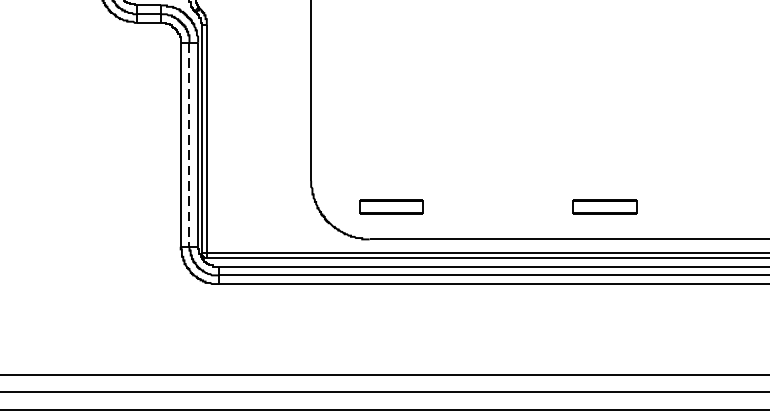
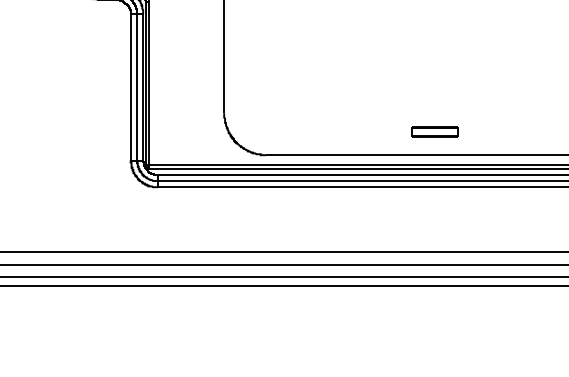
line: (188, 144) -> (136, 87), dashed -> solid
part: (391, 206) -> (281, 131), removed

